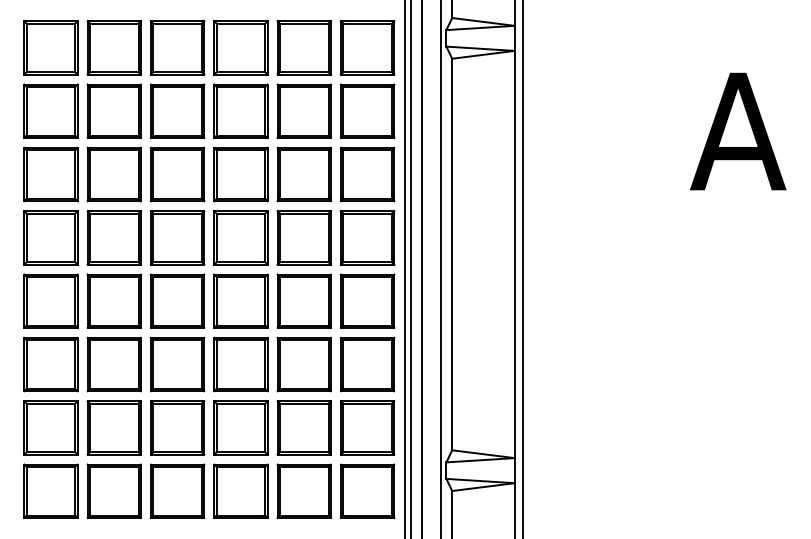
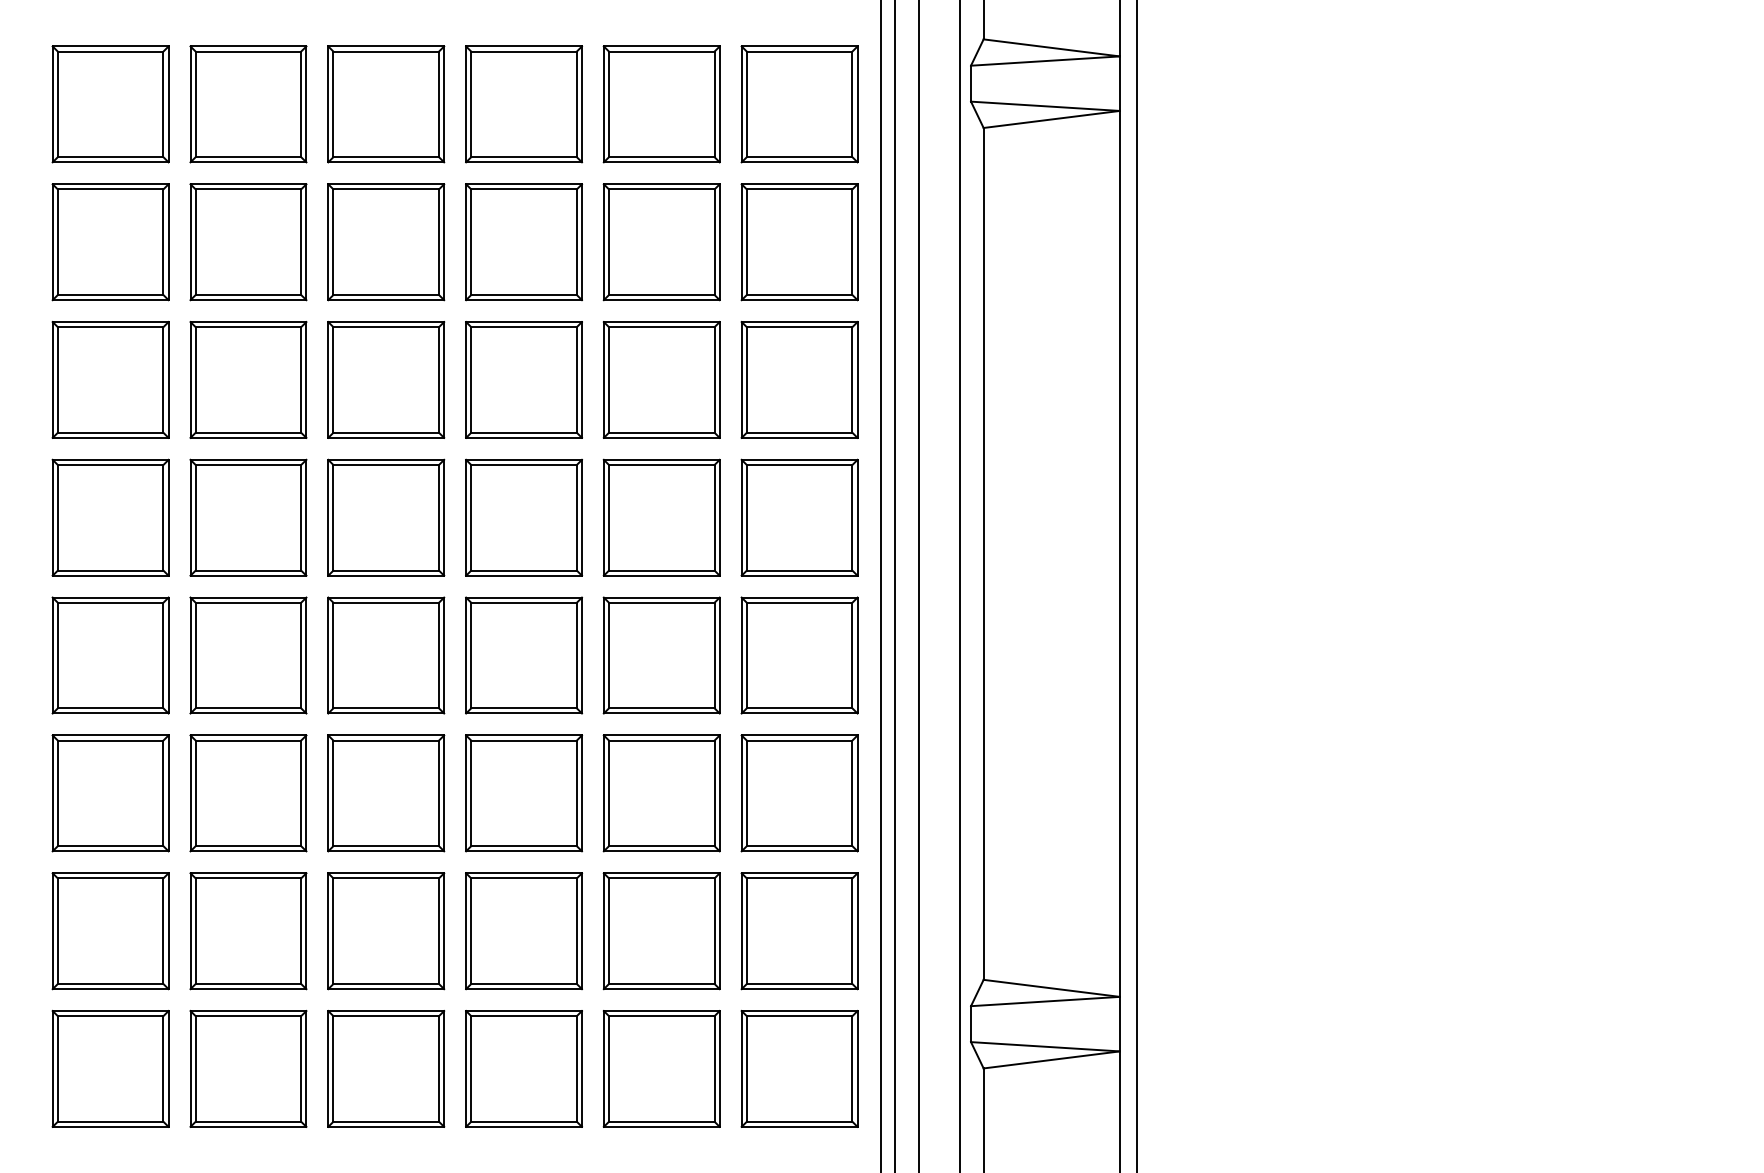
part: (738, 131) -> (1606, 286), removed

